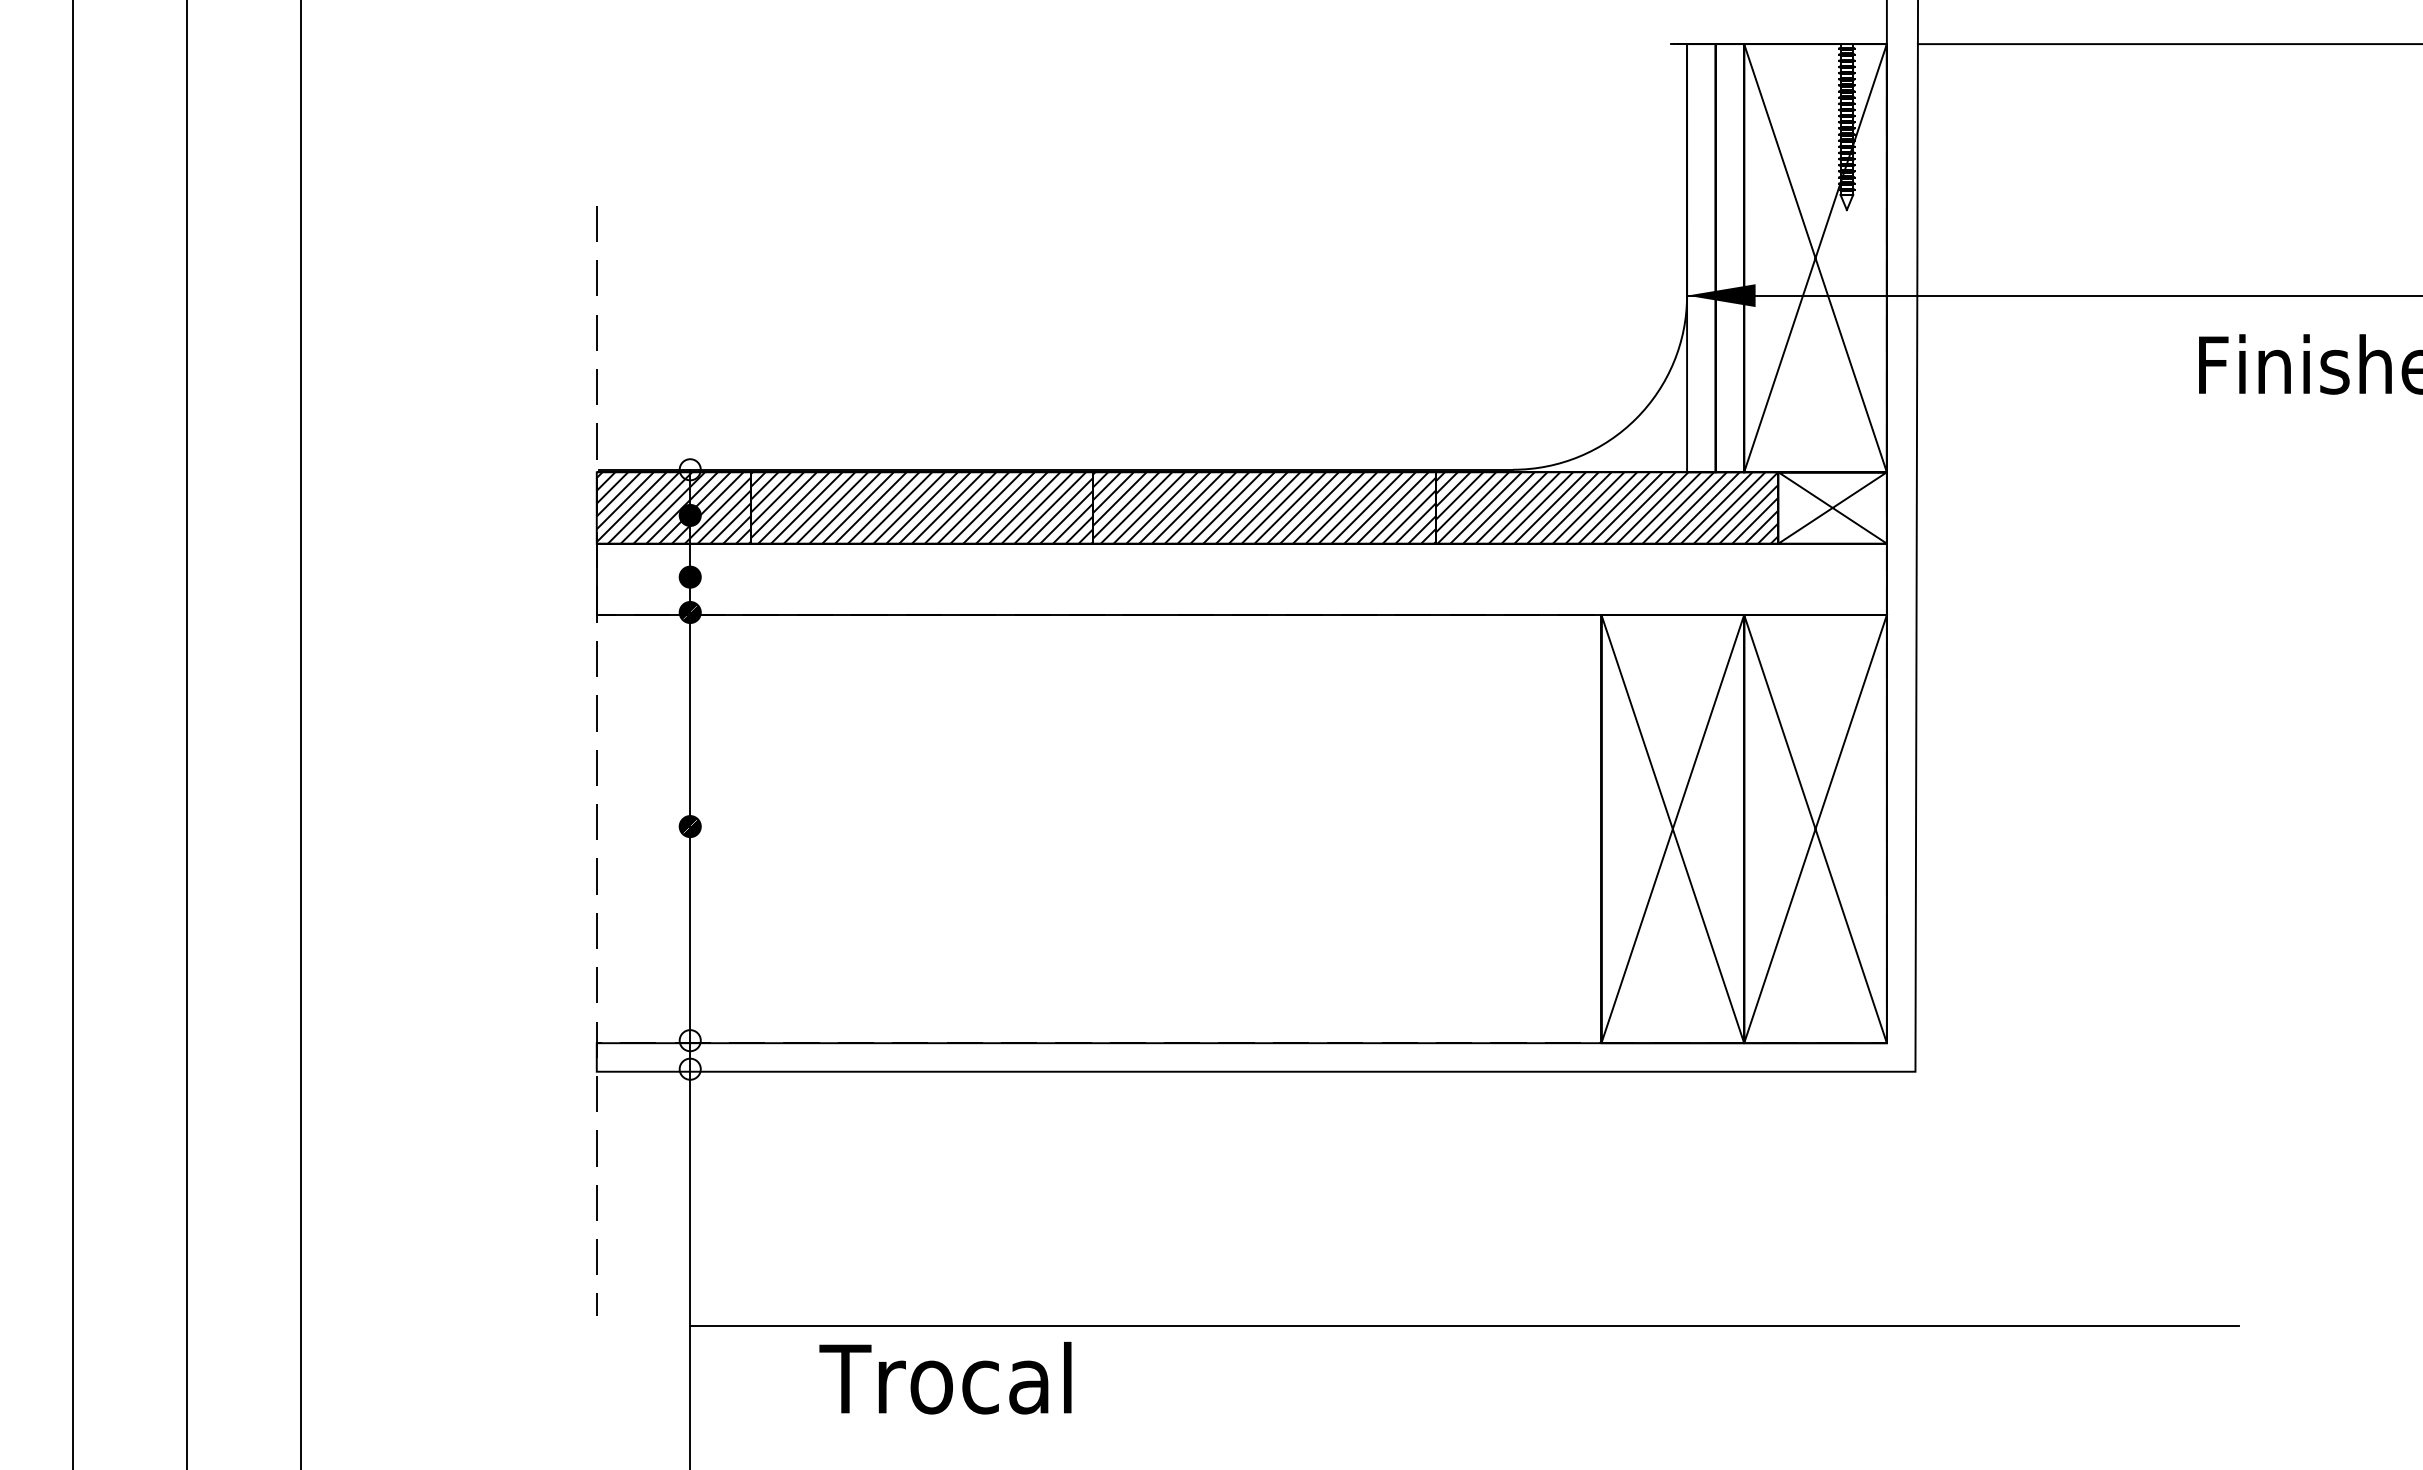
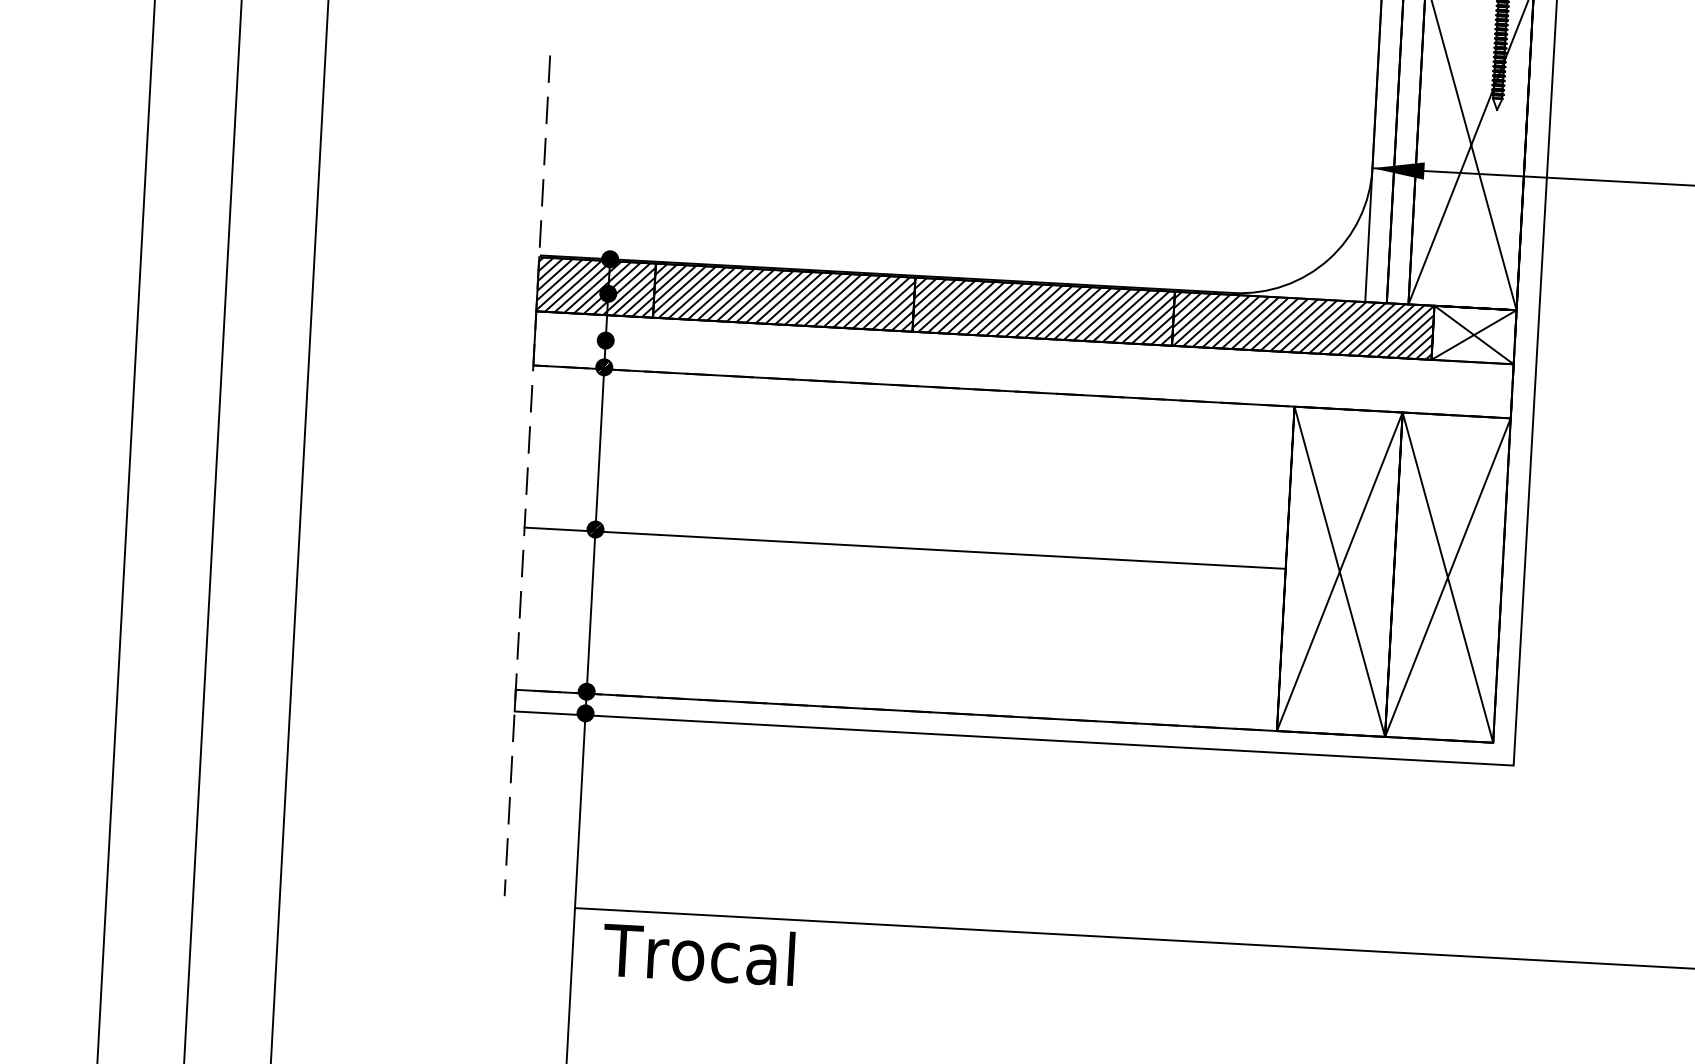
fill: (689, 469) -> (609, 259), added
line: (1098, 829) -> (904, 548), added
fill: (689, 1040) -> (586, 691), added
fill: (689, 1068) -> (585, 712), added
text: (945, 1378) -> (698, 954), moved

